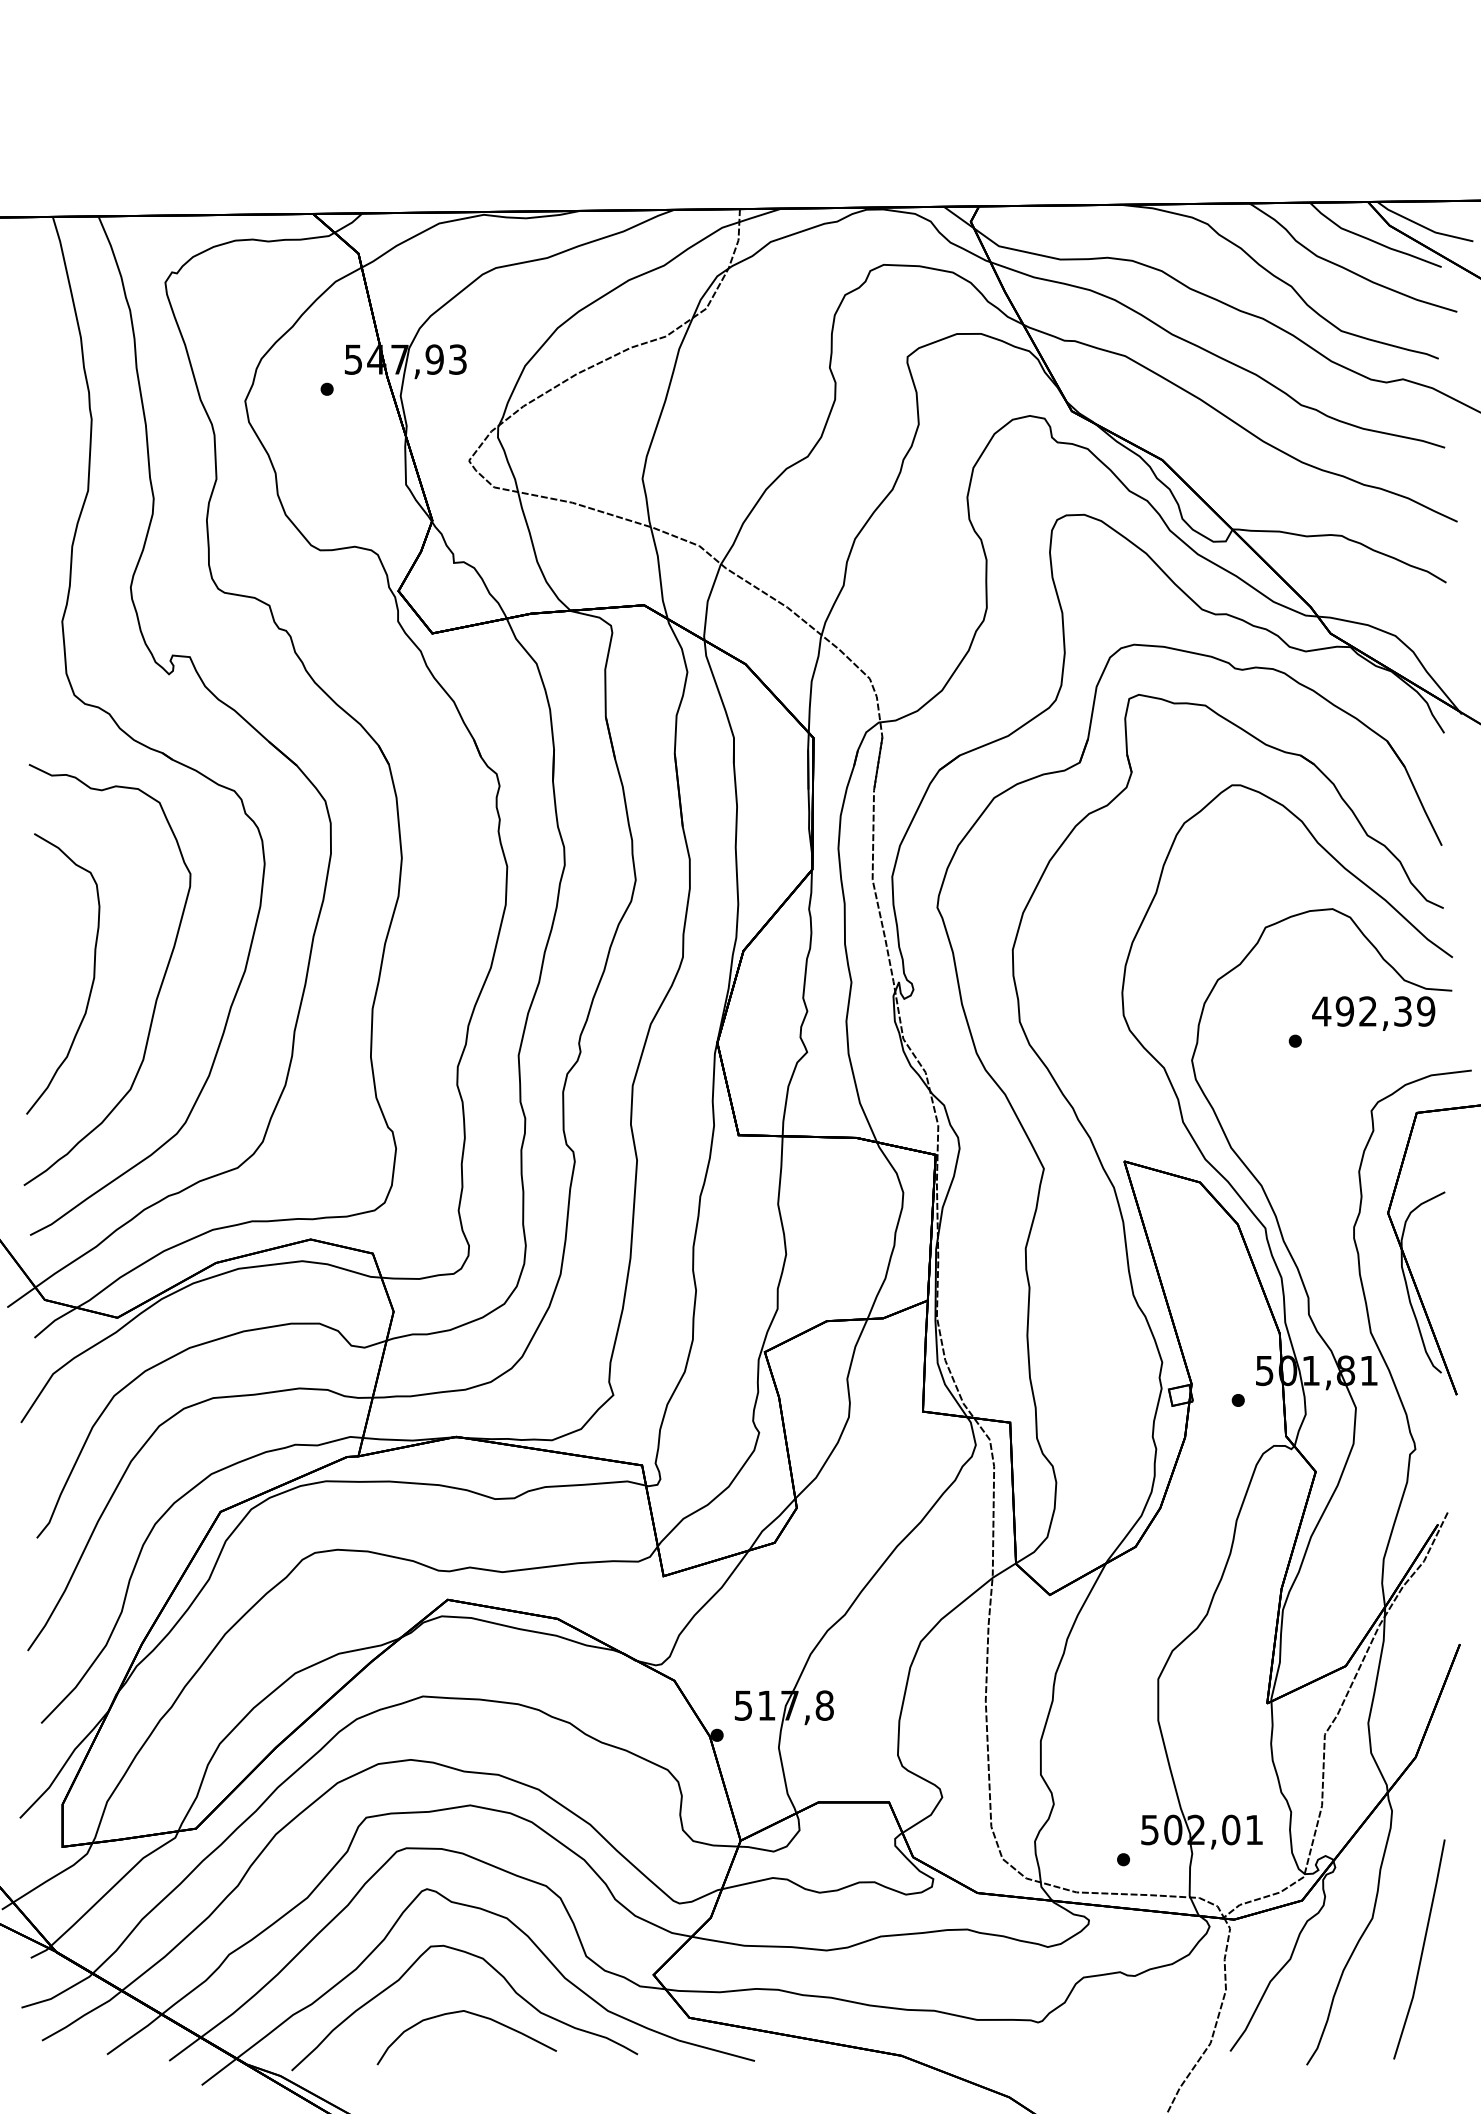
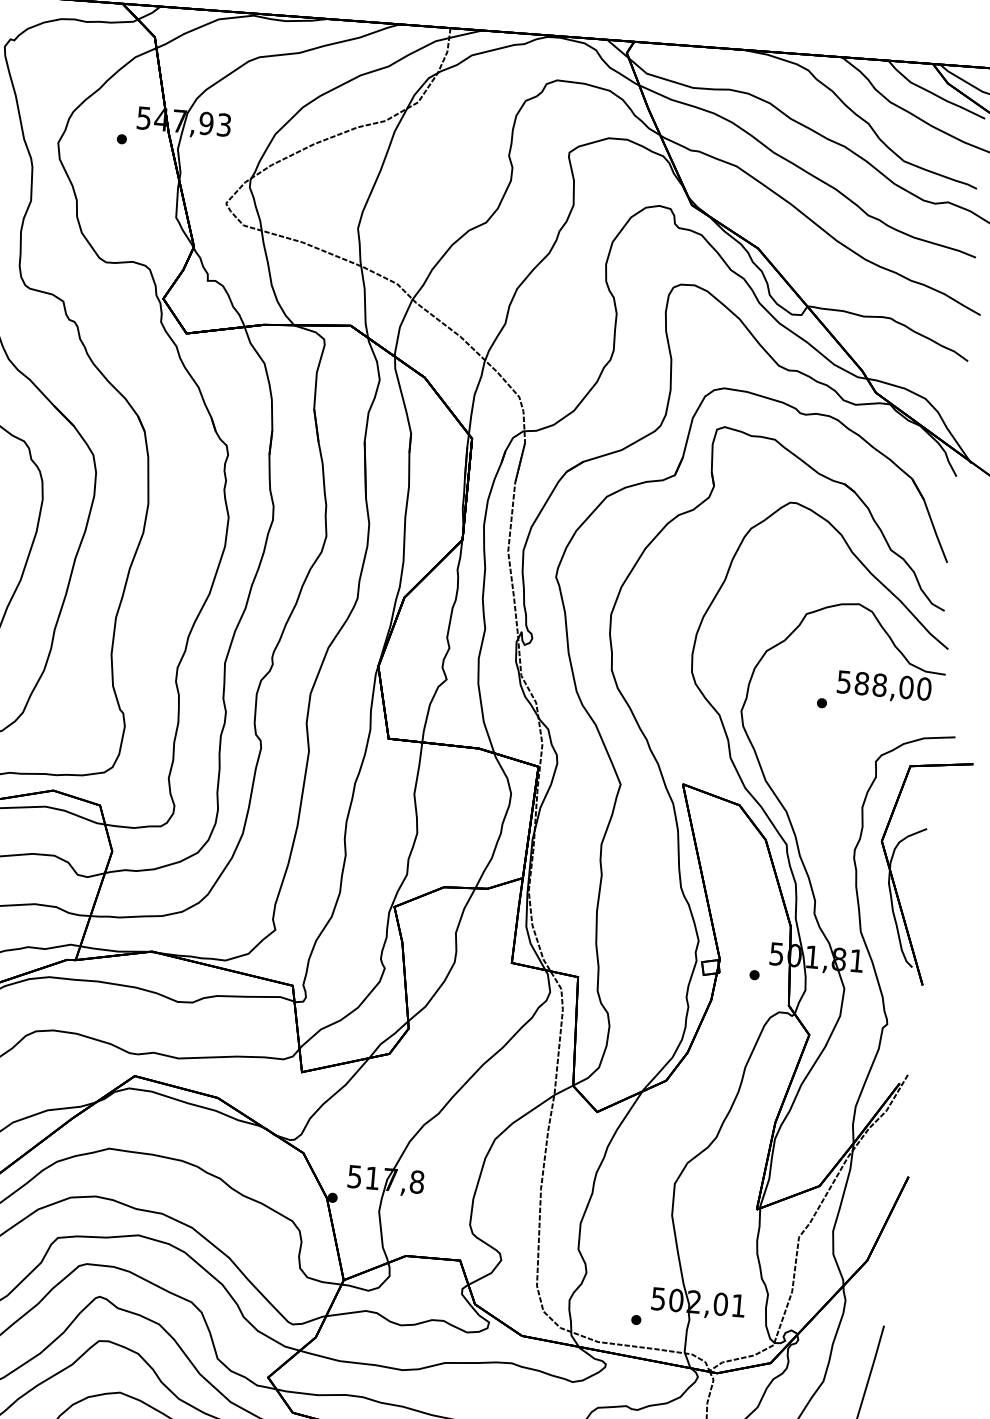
text: (1373, 1011) -> (883, 685), 492,39 -> 588,00

